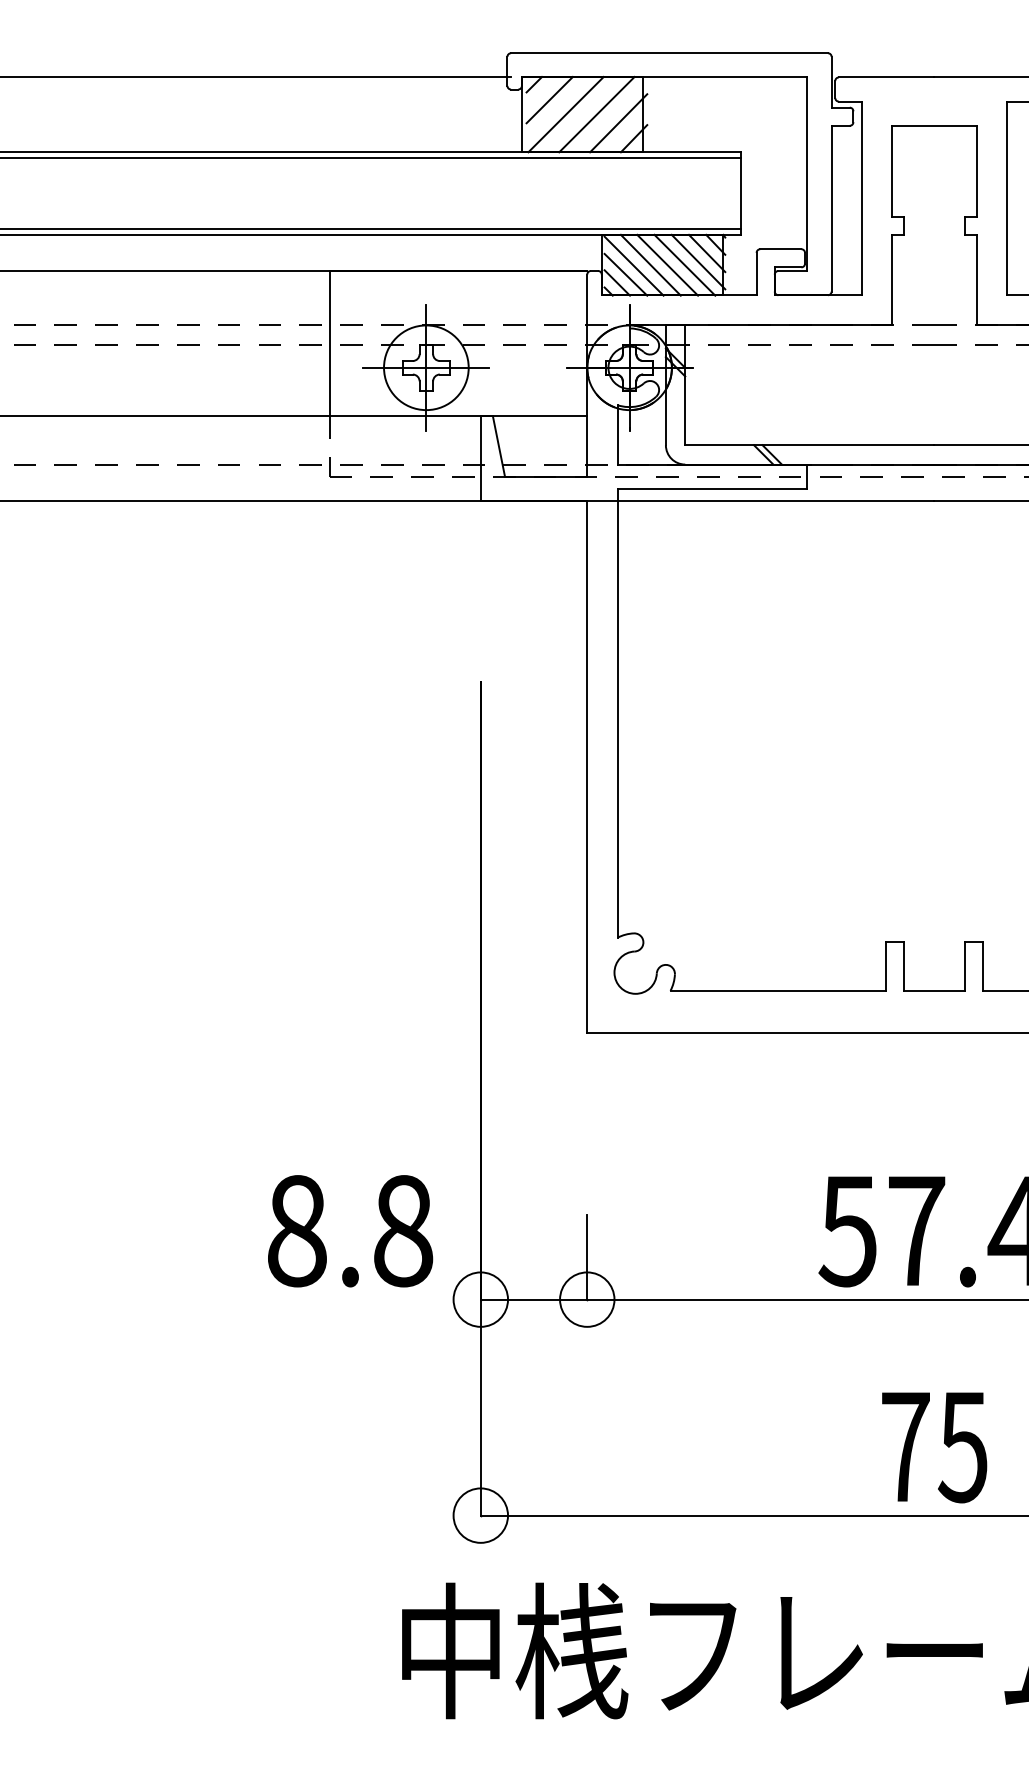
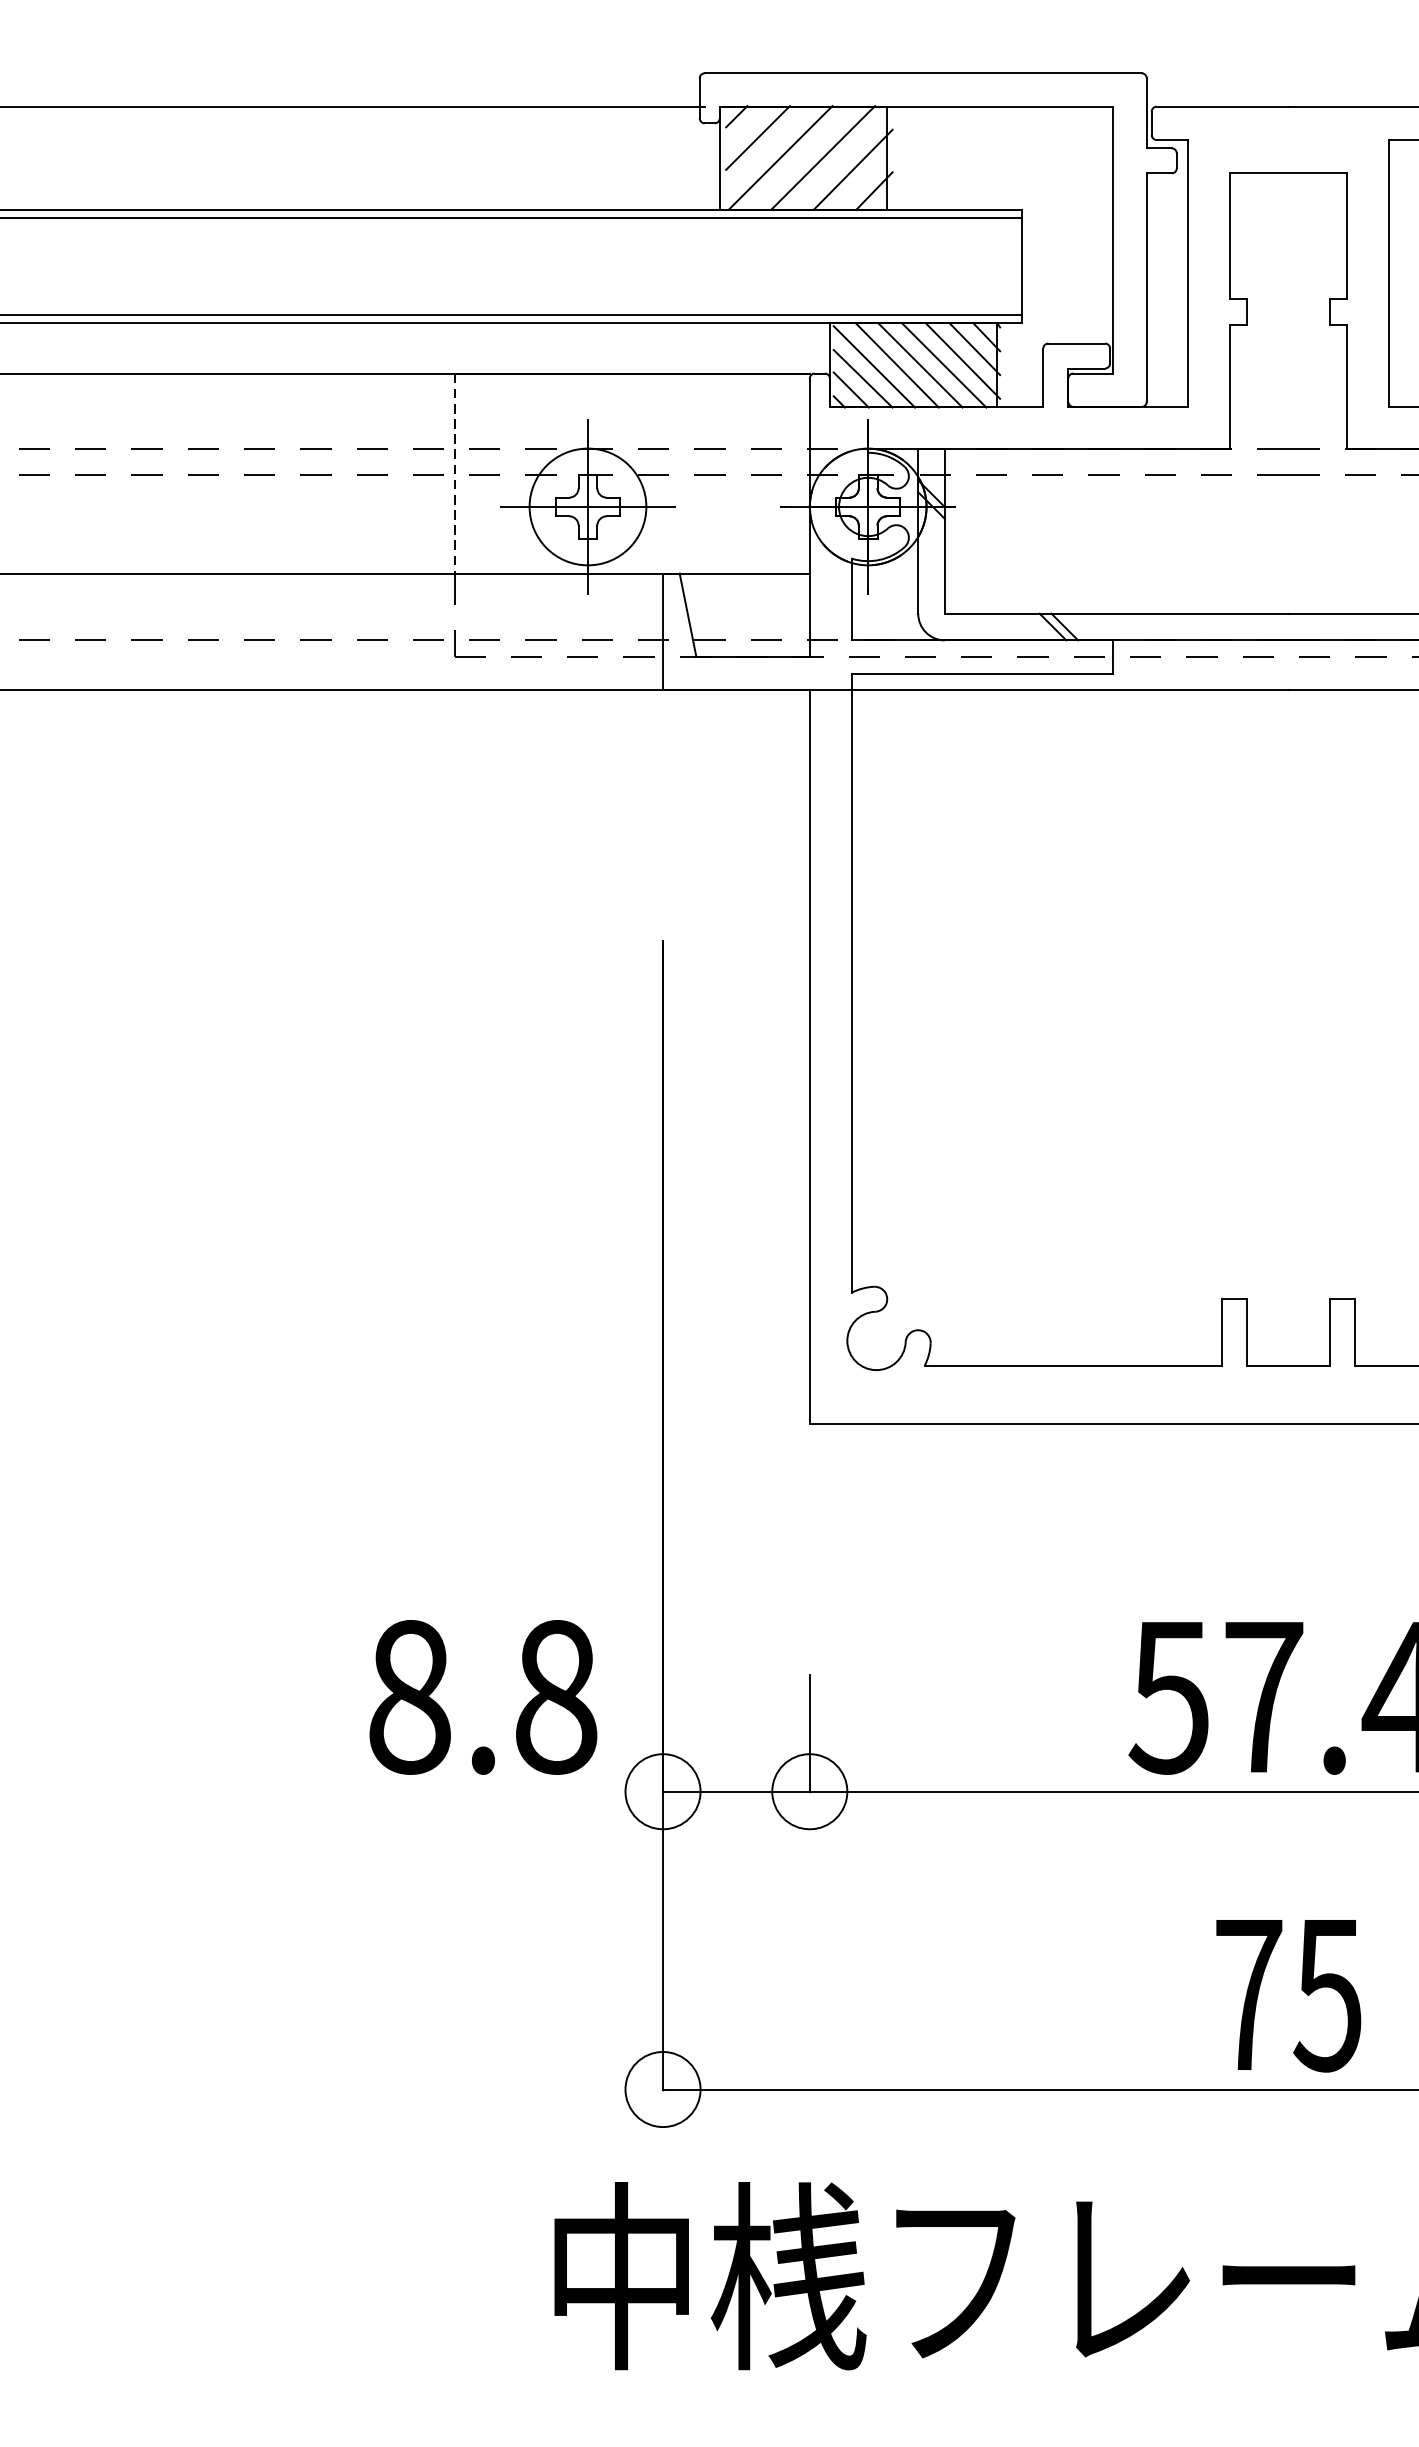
line: (329, 343) -> (454, 473), solid -> dashed

